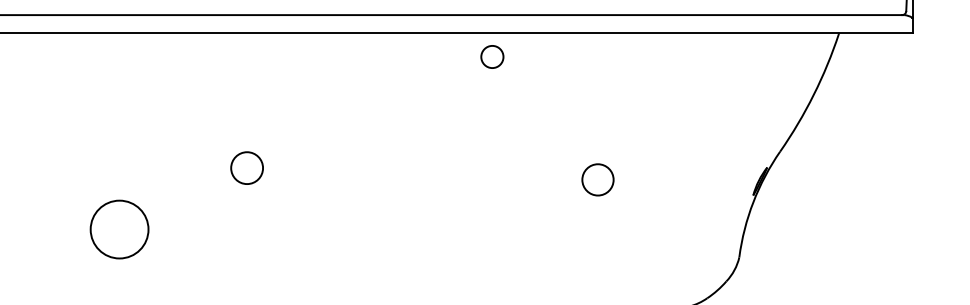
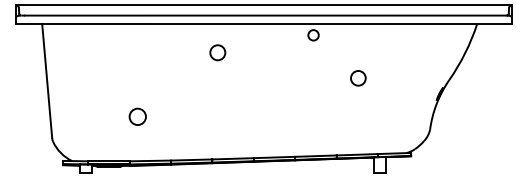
circle: (246, 167) -> (217, 52), moved
circle: (598, 180) -> (358, 78), moved
circle: (119, 228) -> (137, 116), size x0.6

